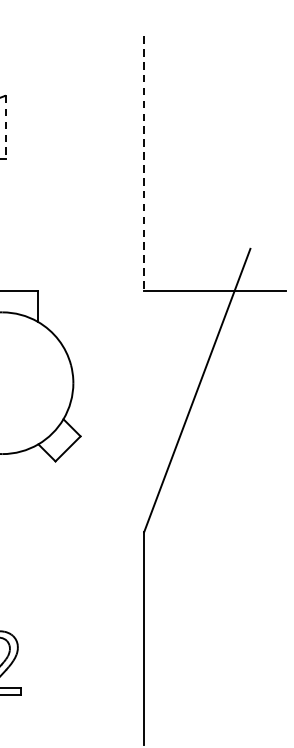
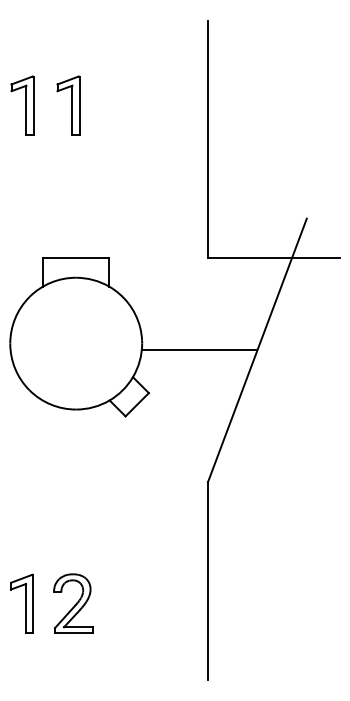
line: (5, 128) -> (79, 106), dashed -> solid
line: (143, 163) -> (207, 139), dashed -> solid
line: (135, 390) -> (199, 350), added

